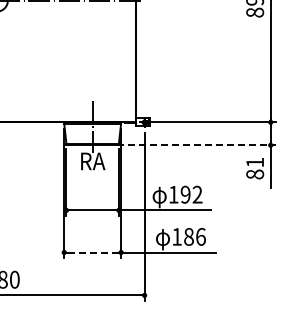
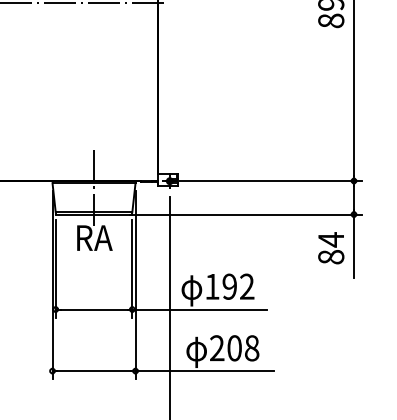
line: (197, 145) -> (247, 214), dashed -> solid
text: (254, 162) -> (330, 239), 81 -> 84
text: (188, 236) -> (233, 347), 186 -> 208
line: (93, 252) -> (95, 371), dashed -> solid

